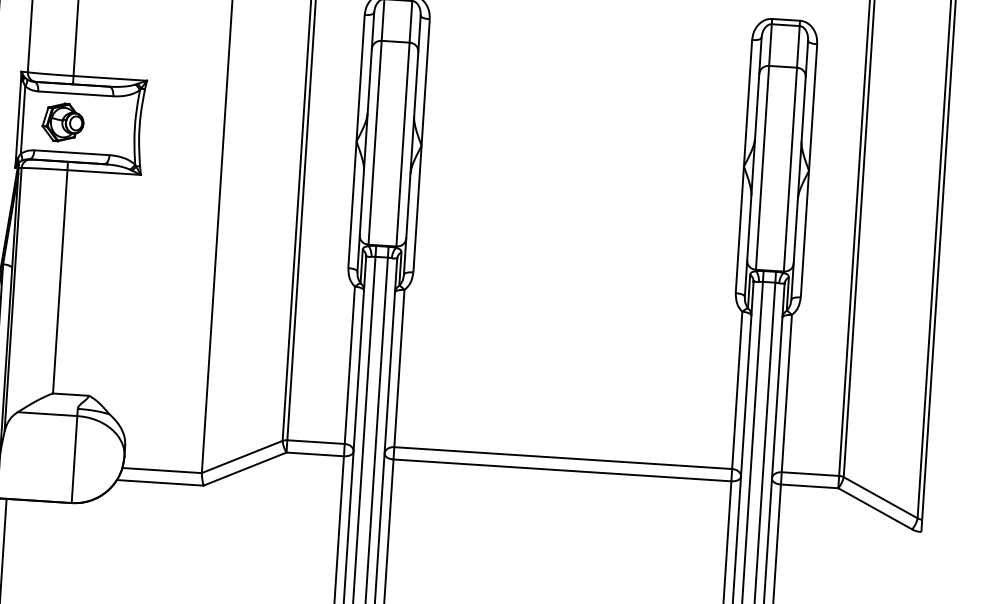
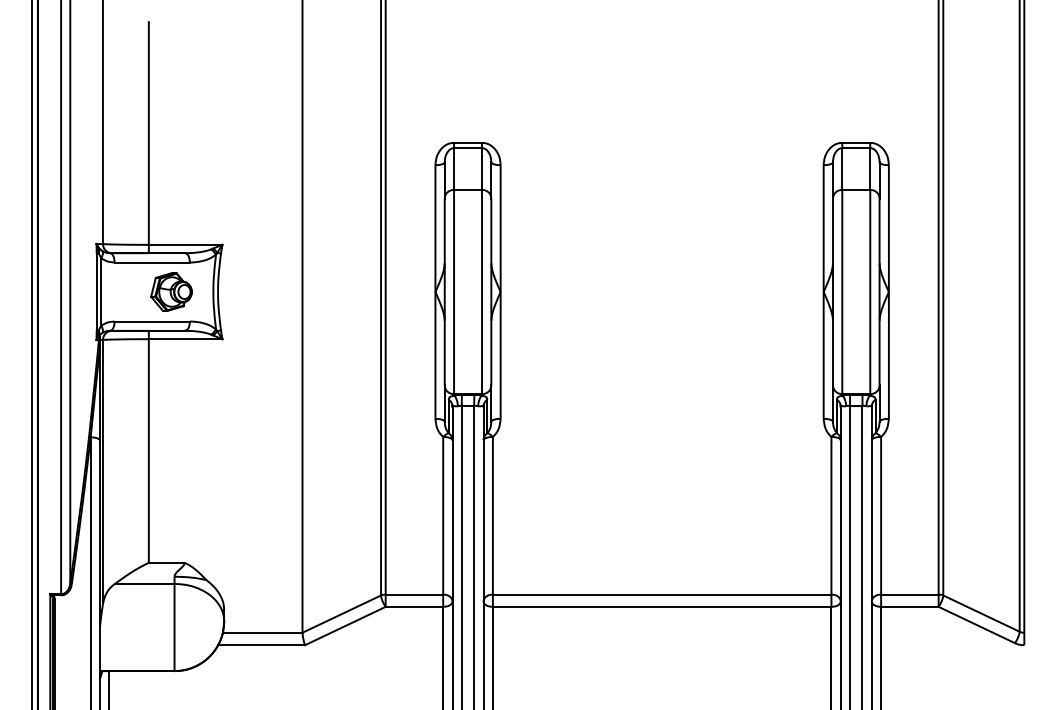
part: (63, 122) -> (171, 291), moved

